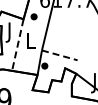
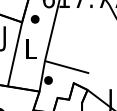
line: (17, 45) -> (14, 54), dashed -> solid
line: (60, 55) -> (67, 67), dashed -> solid

